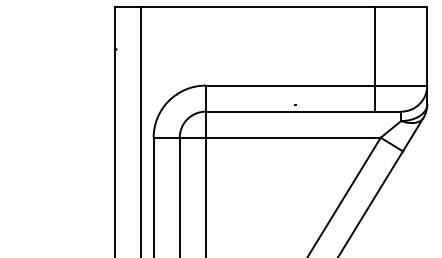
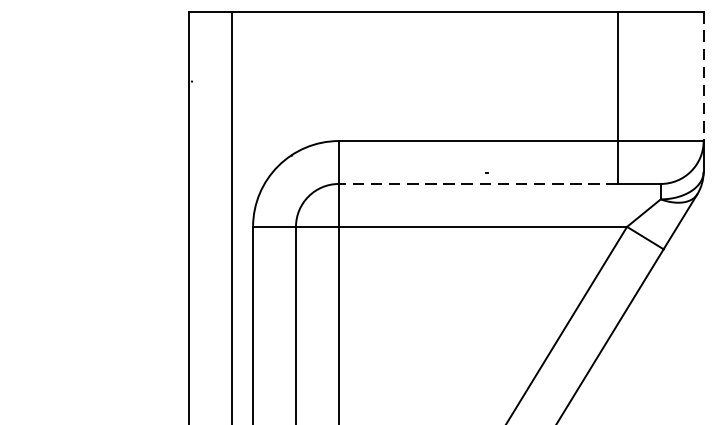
line: (427, 47) -> (704, 78), solid -> dashed
line: (290, 111) -> (478, 183), solid -> dashed

